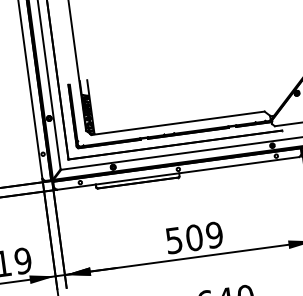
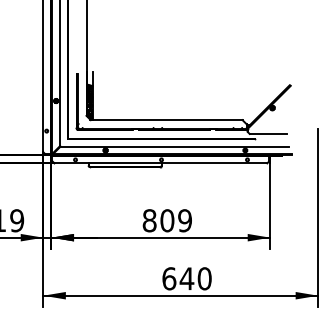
text: (174, 240) -> (149, 220), 509 -> 809

